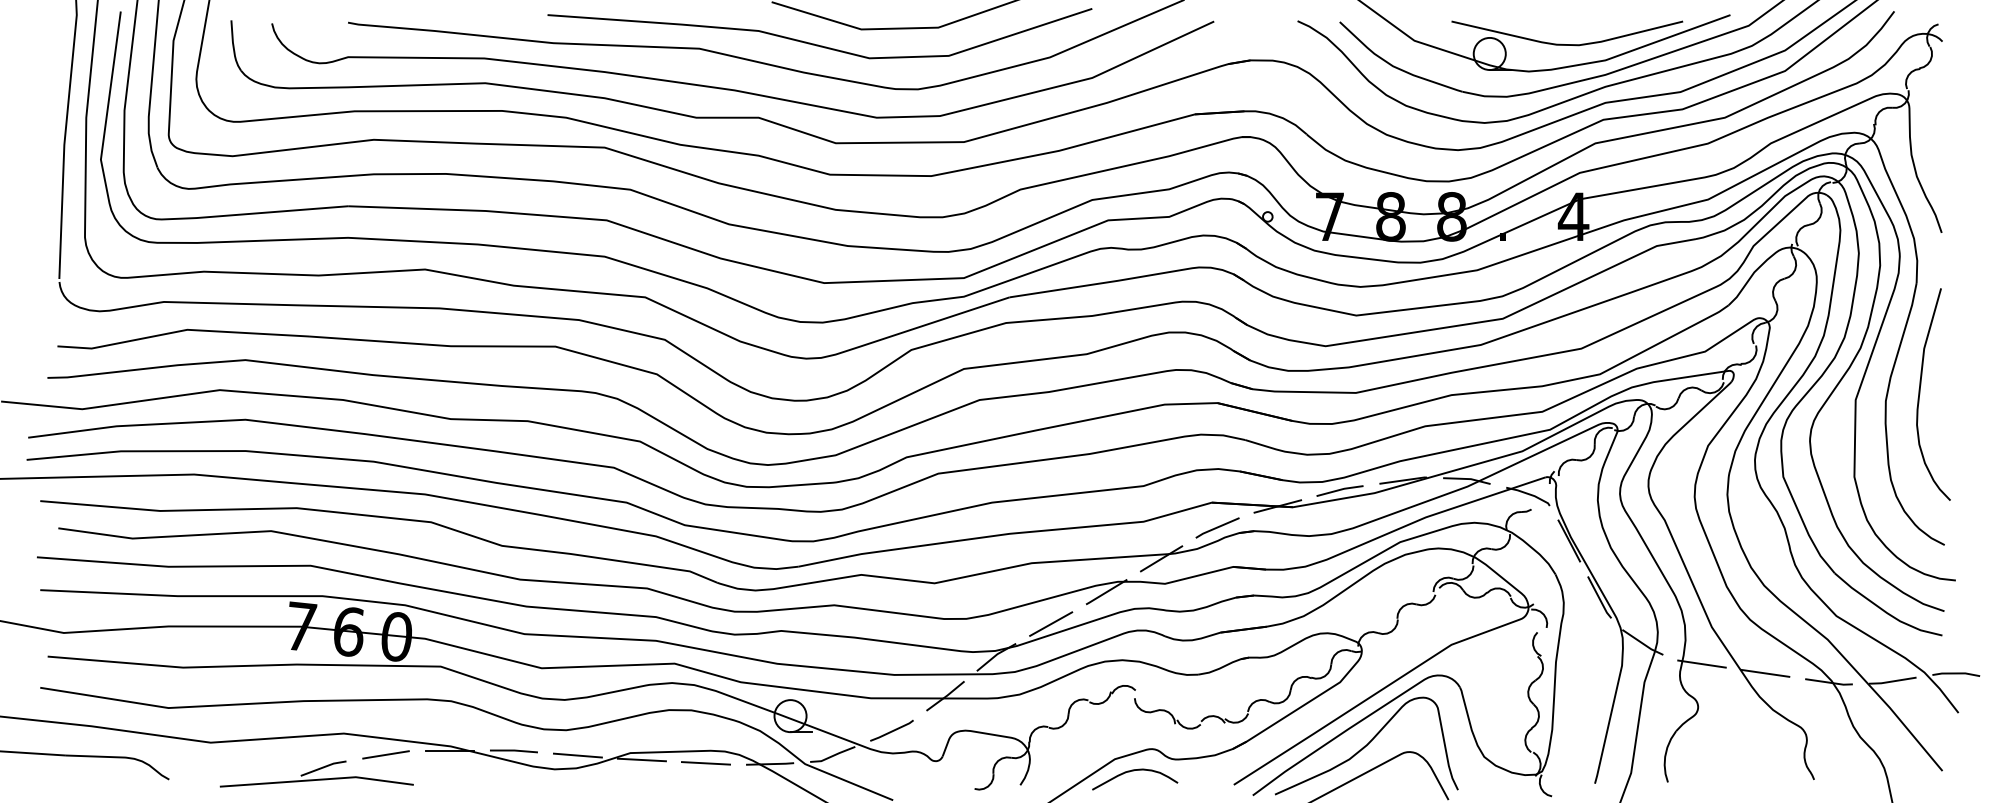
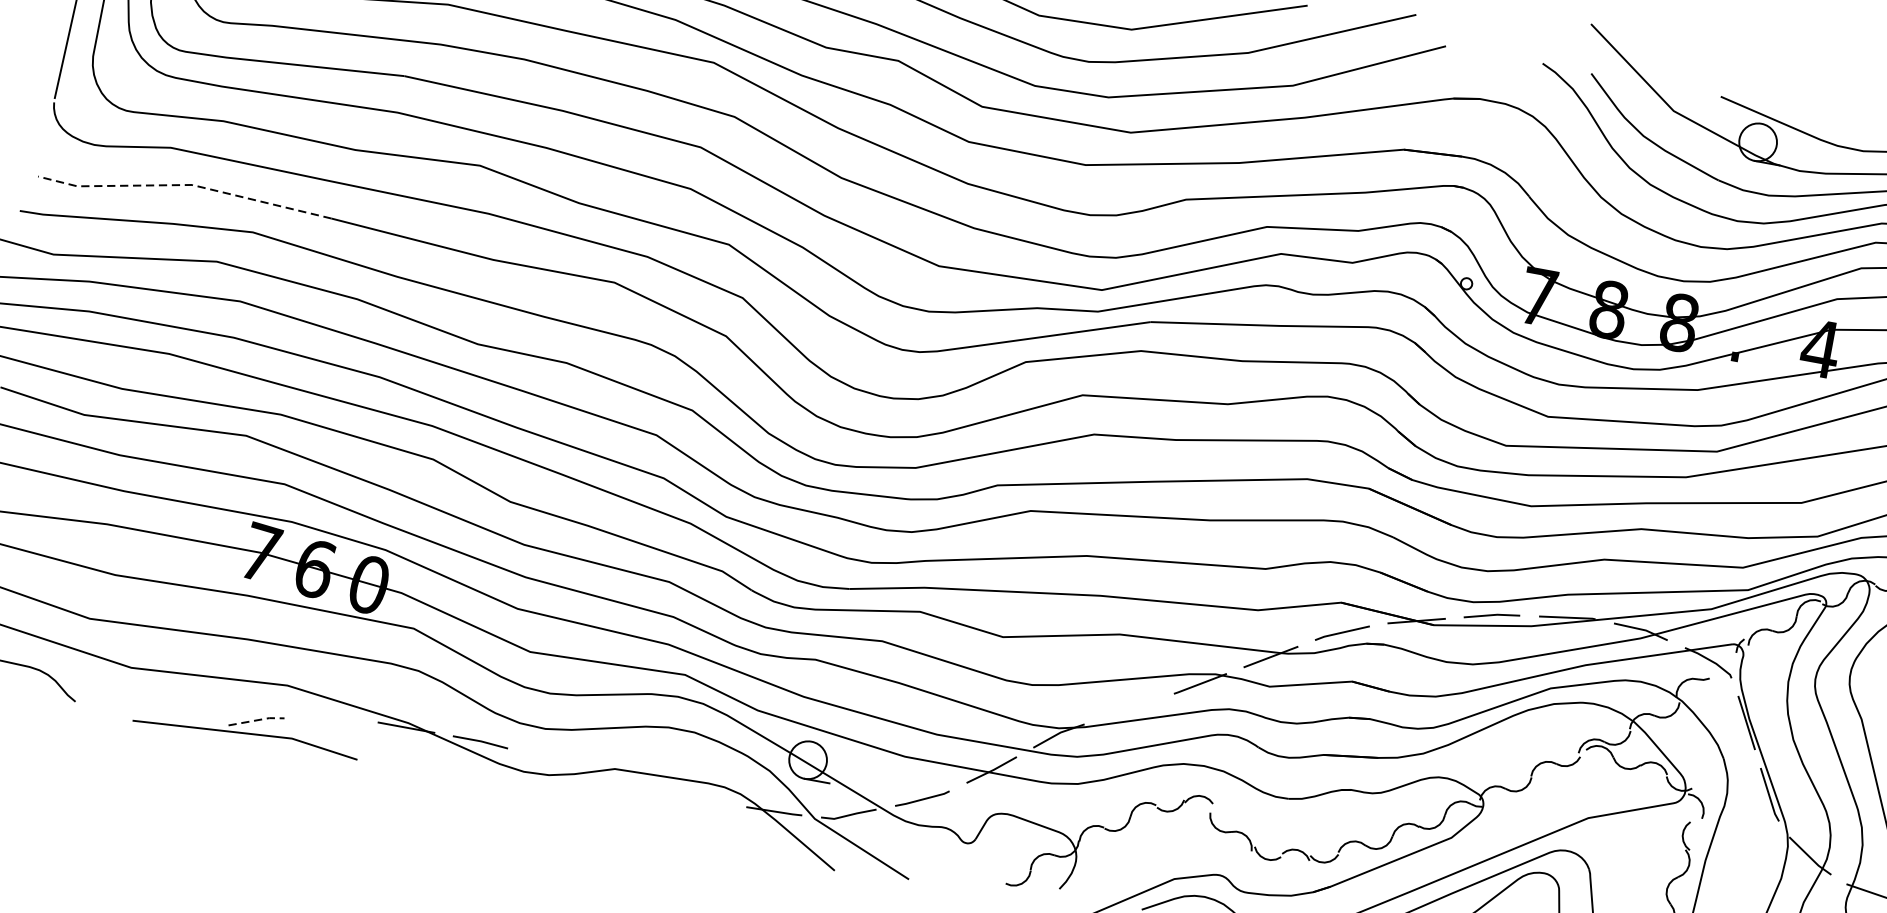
line: (181, 330) -> (185, 184), solid -> dashed
line: (1051, 623) -> (1129, 708), removed
line: (385, 754) -> (331, 718), removed
line: (577, 755) -> (553, 760), removed
line: (641, 759) -> (626, 778), removed
line: (705, 763) -> (699, 797), removed
line: (324, 767) -> (257, 720), solid -> dashed

